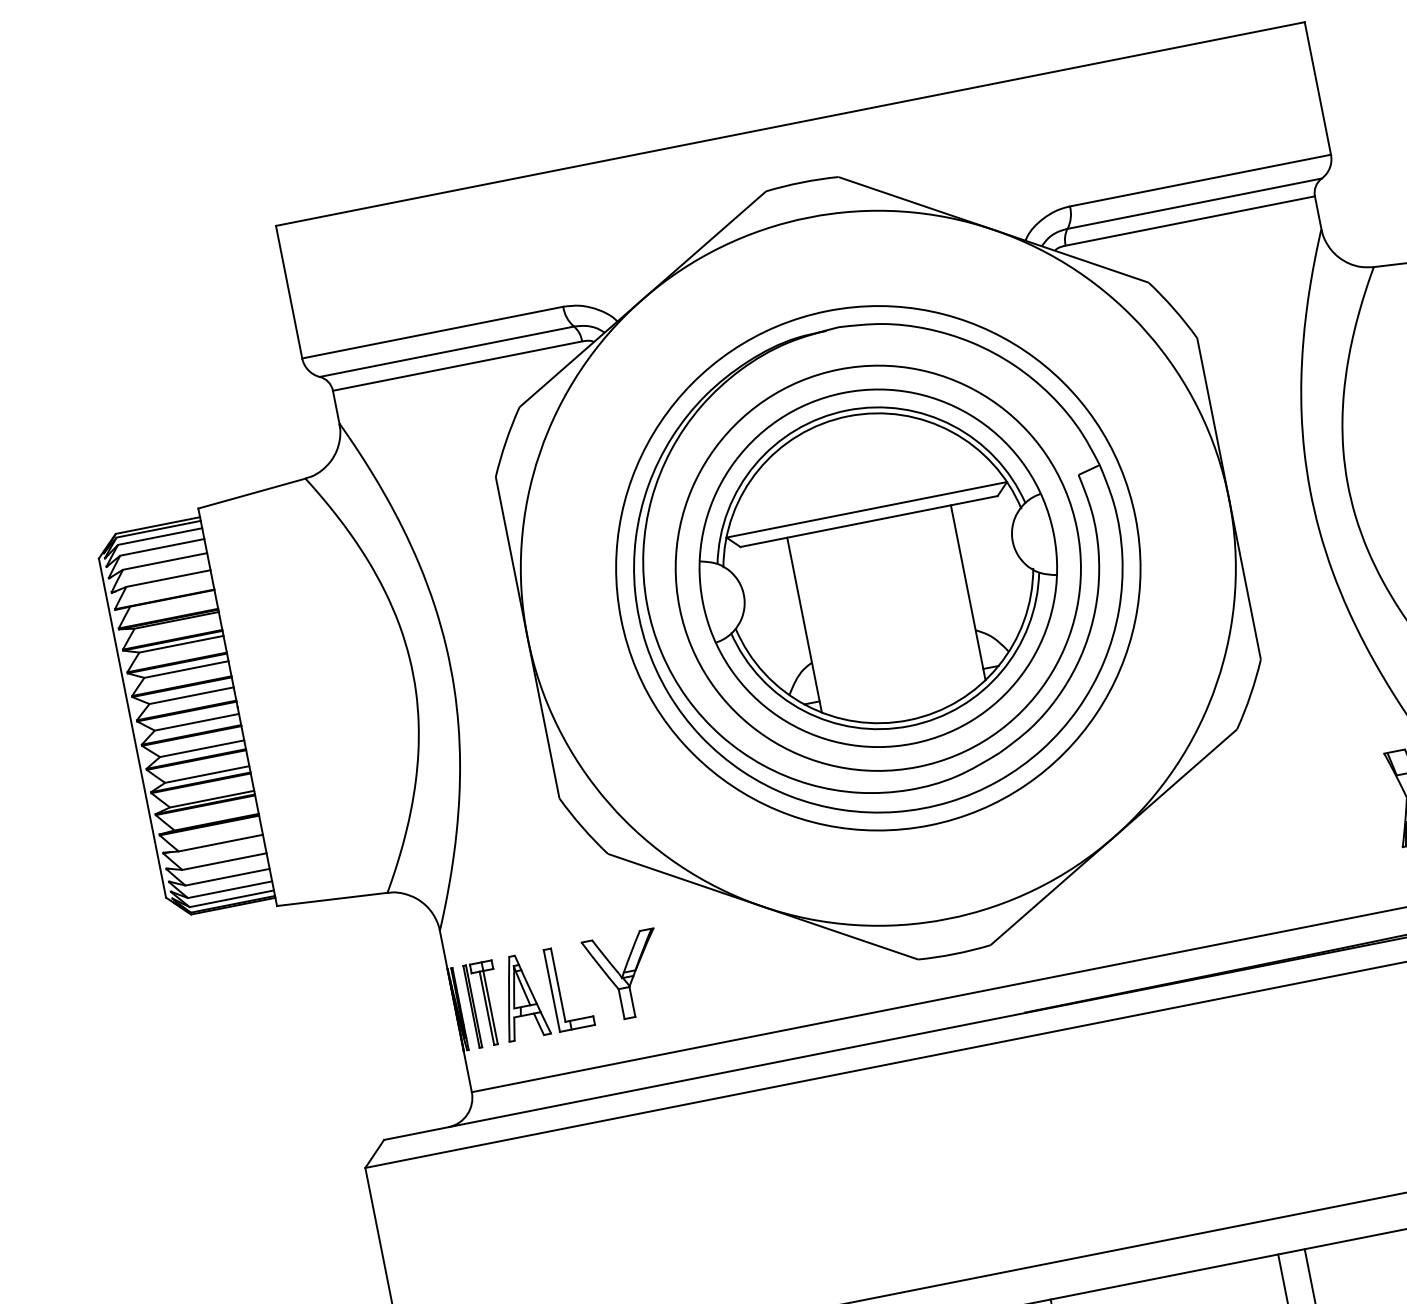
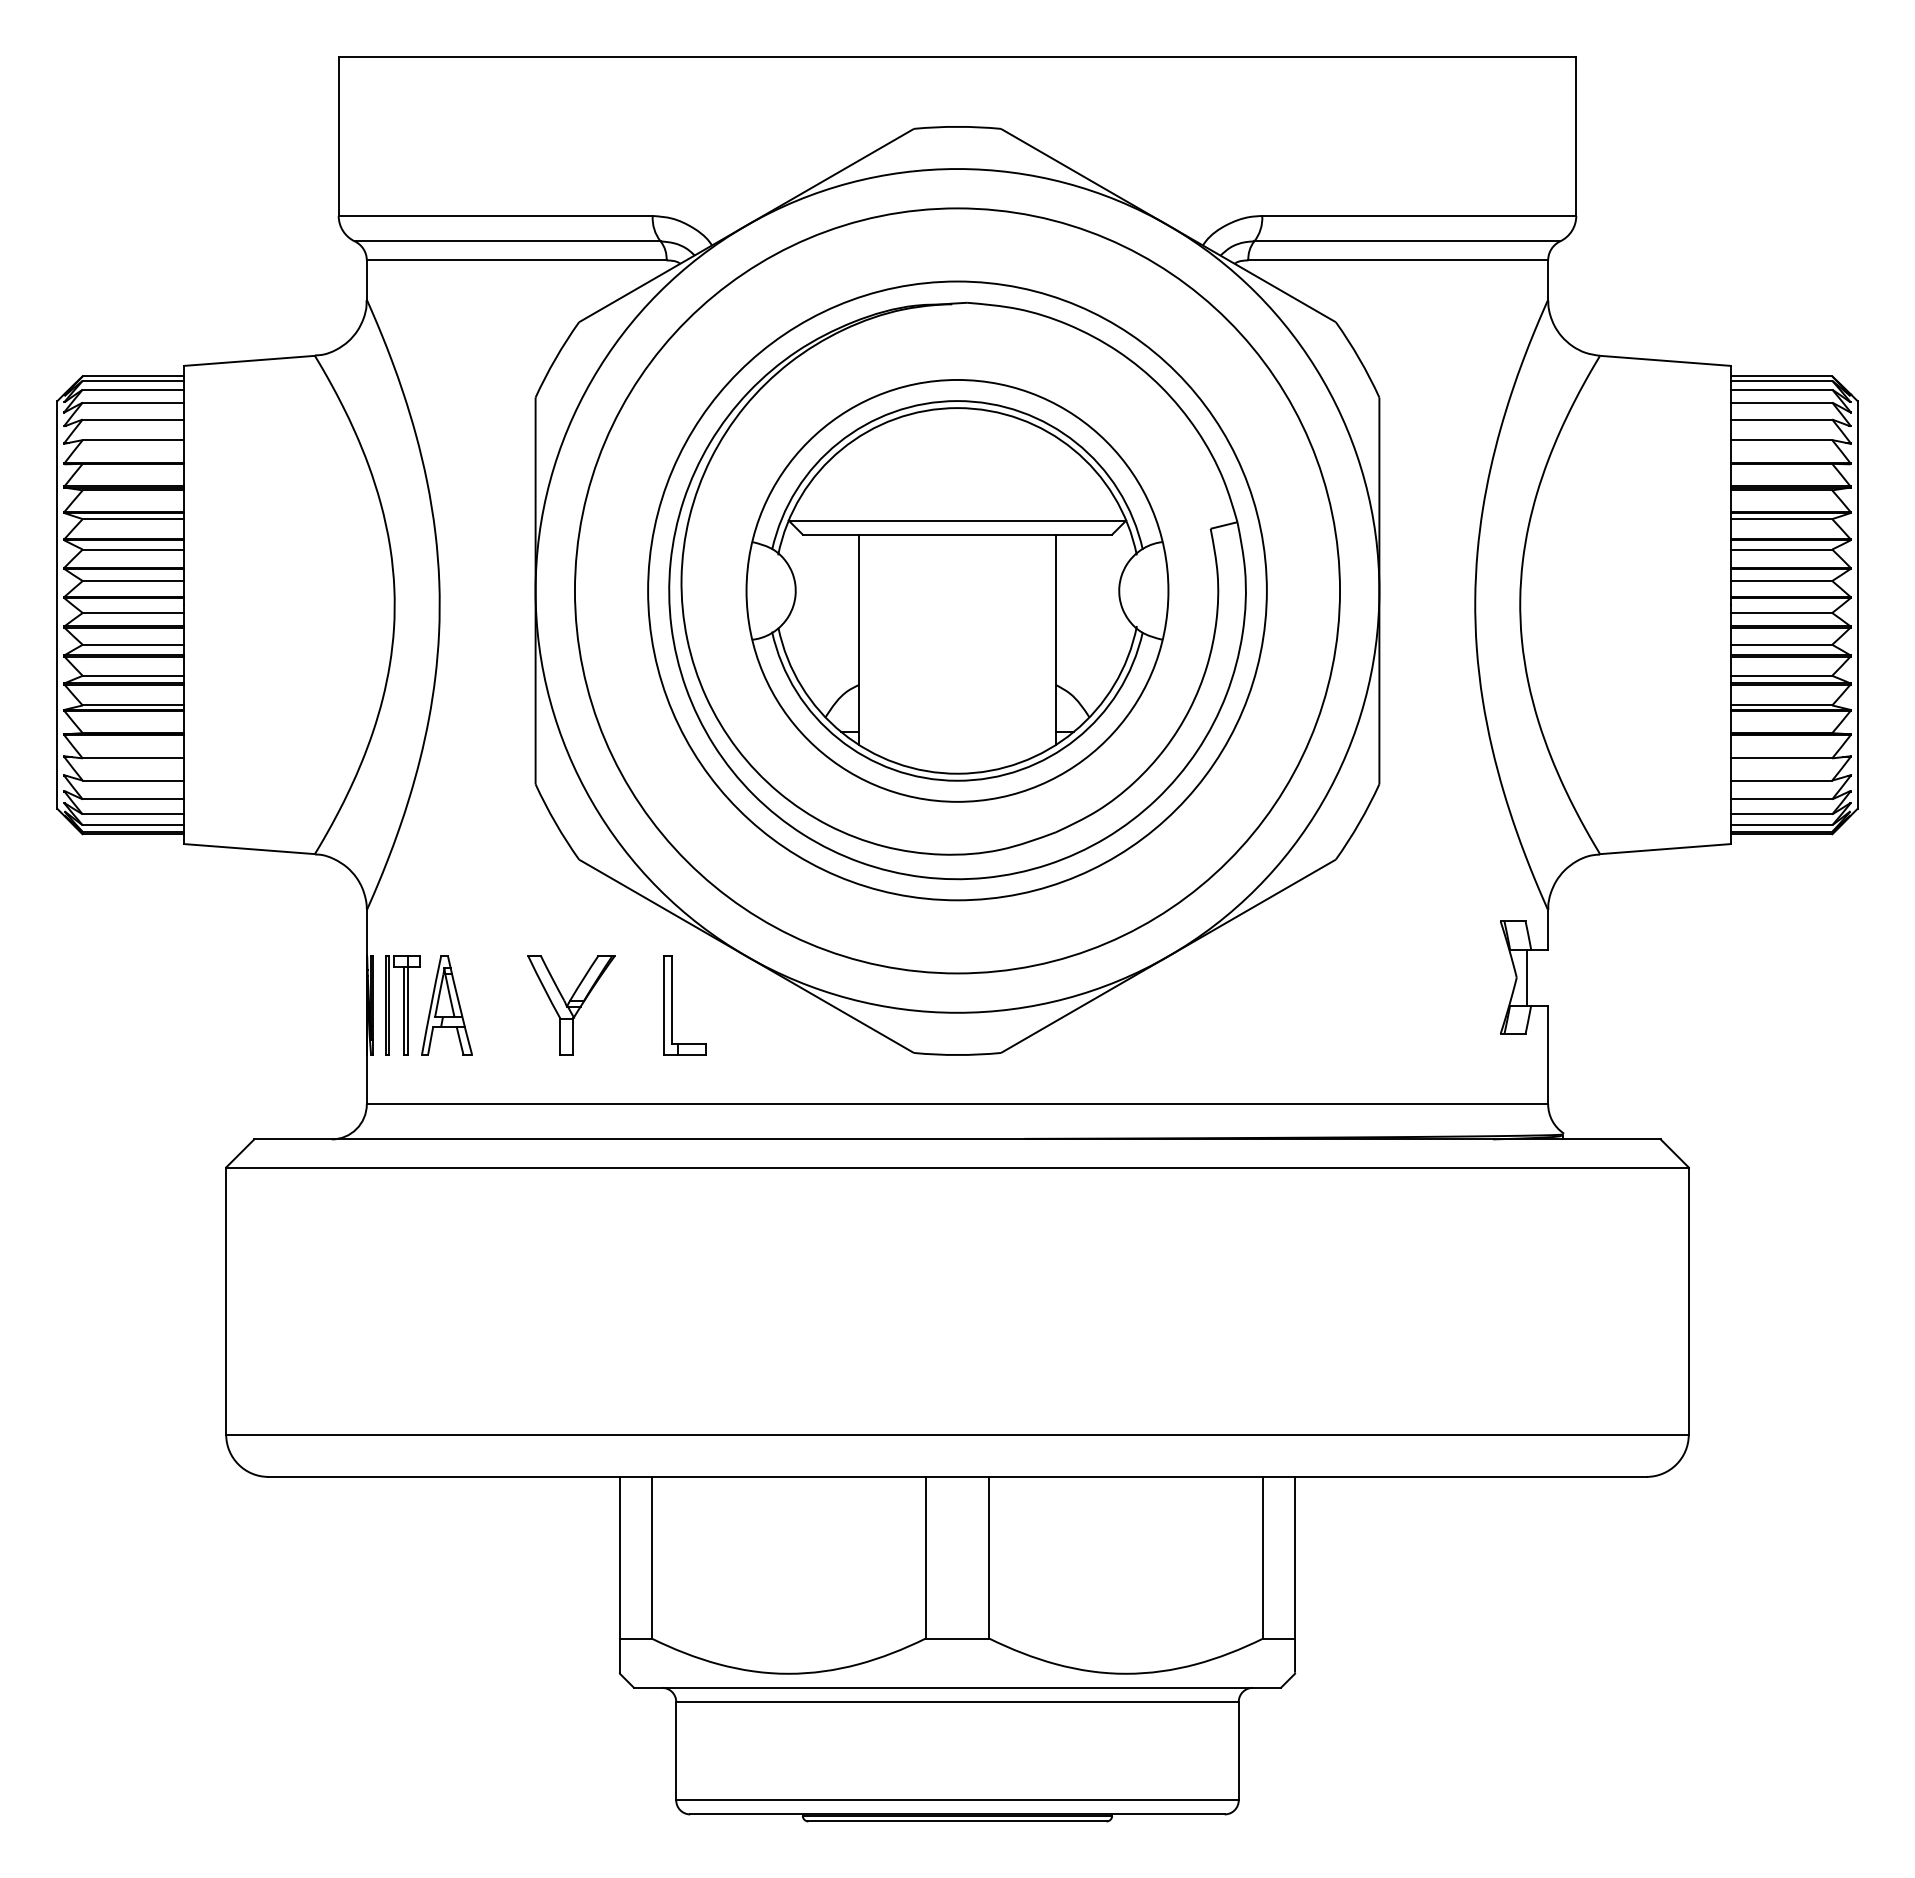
circle: (878, 567) -> (957, 590), size x1.6
part: (559, 989) -> (672, 1005), moved

